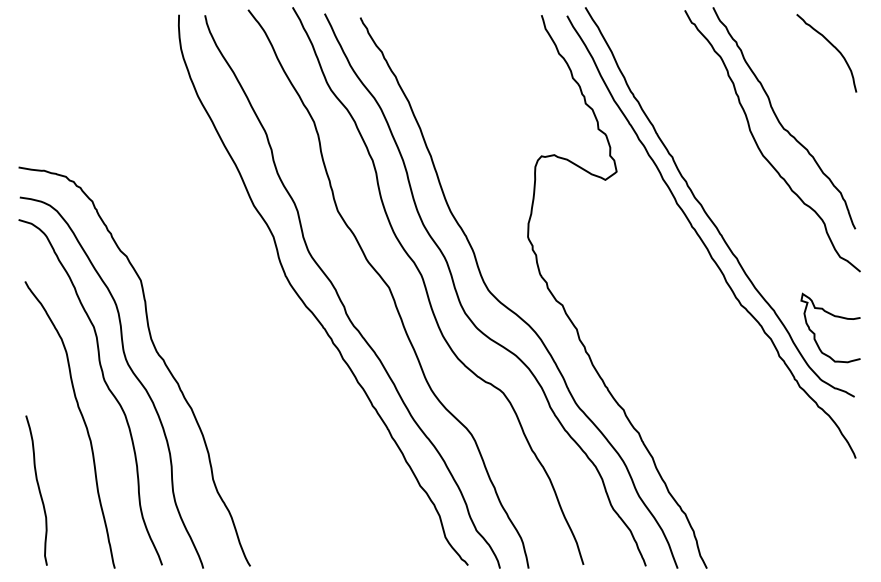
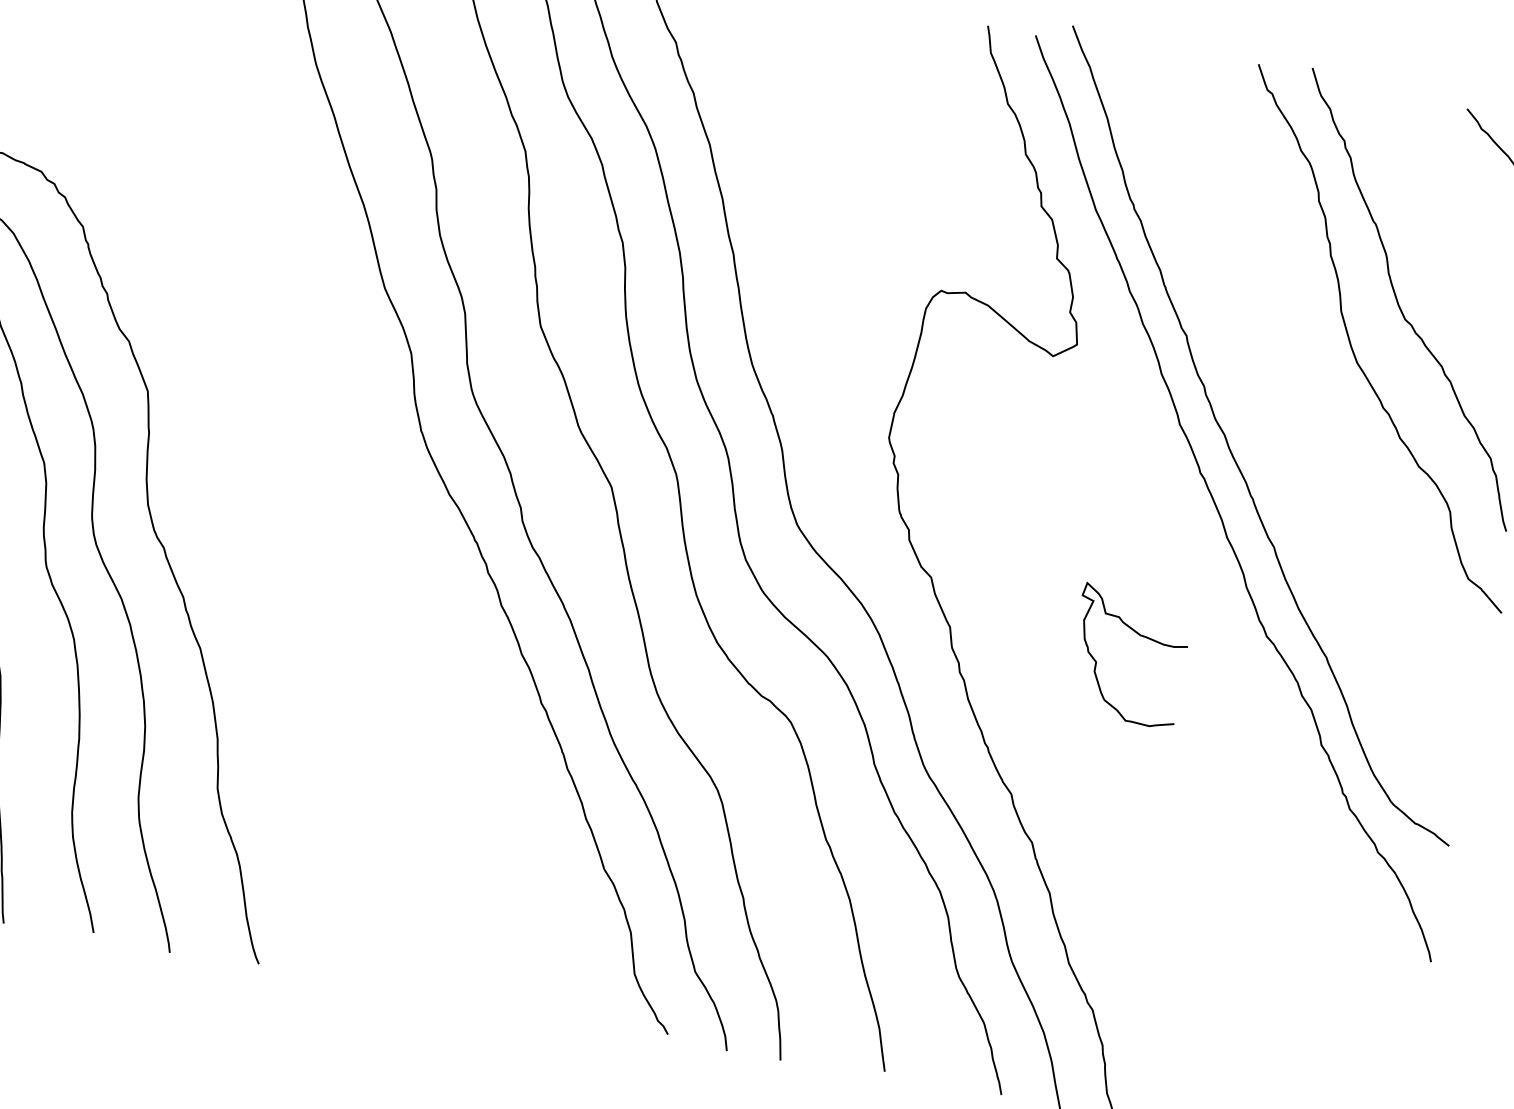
curve: (835, 317) -> (1141, 638), moved

